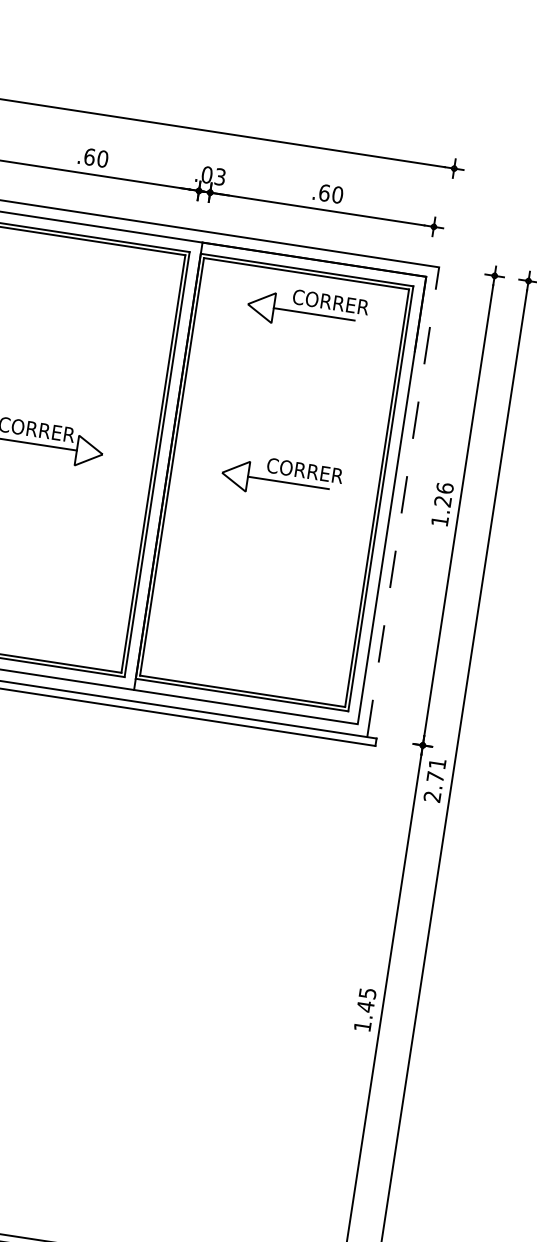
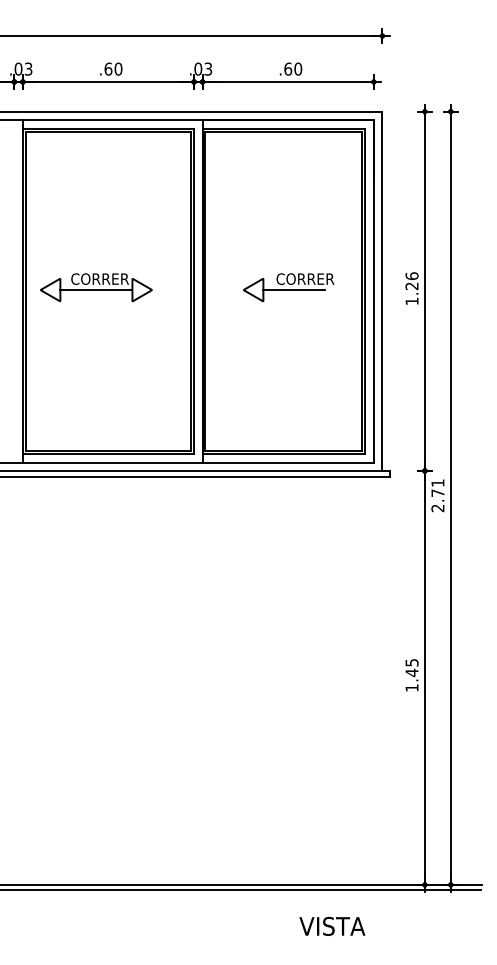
part: (307, 309) -> (288, 158), removed
line: (403, 502) -> (382, 291), dashed -> solid

